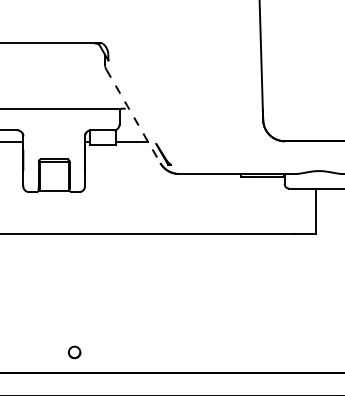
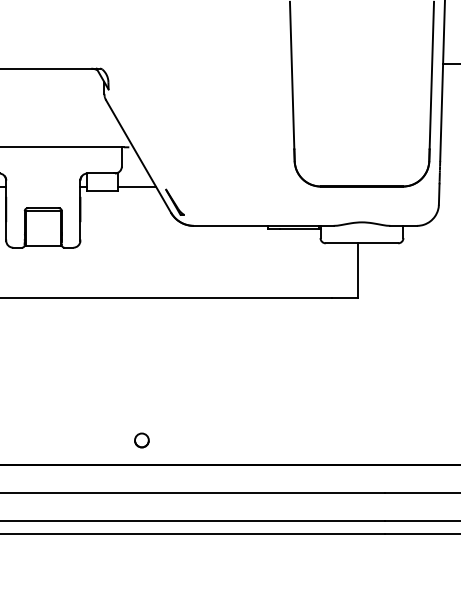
line: (133, 116) -> (138, 156), dashed -> solid
part: (74, 352) -> (141, 440), moved

